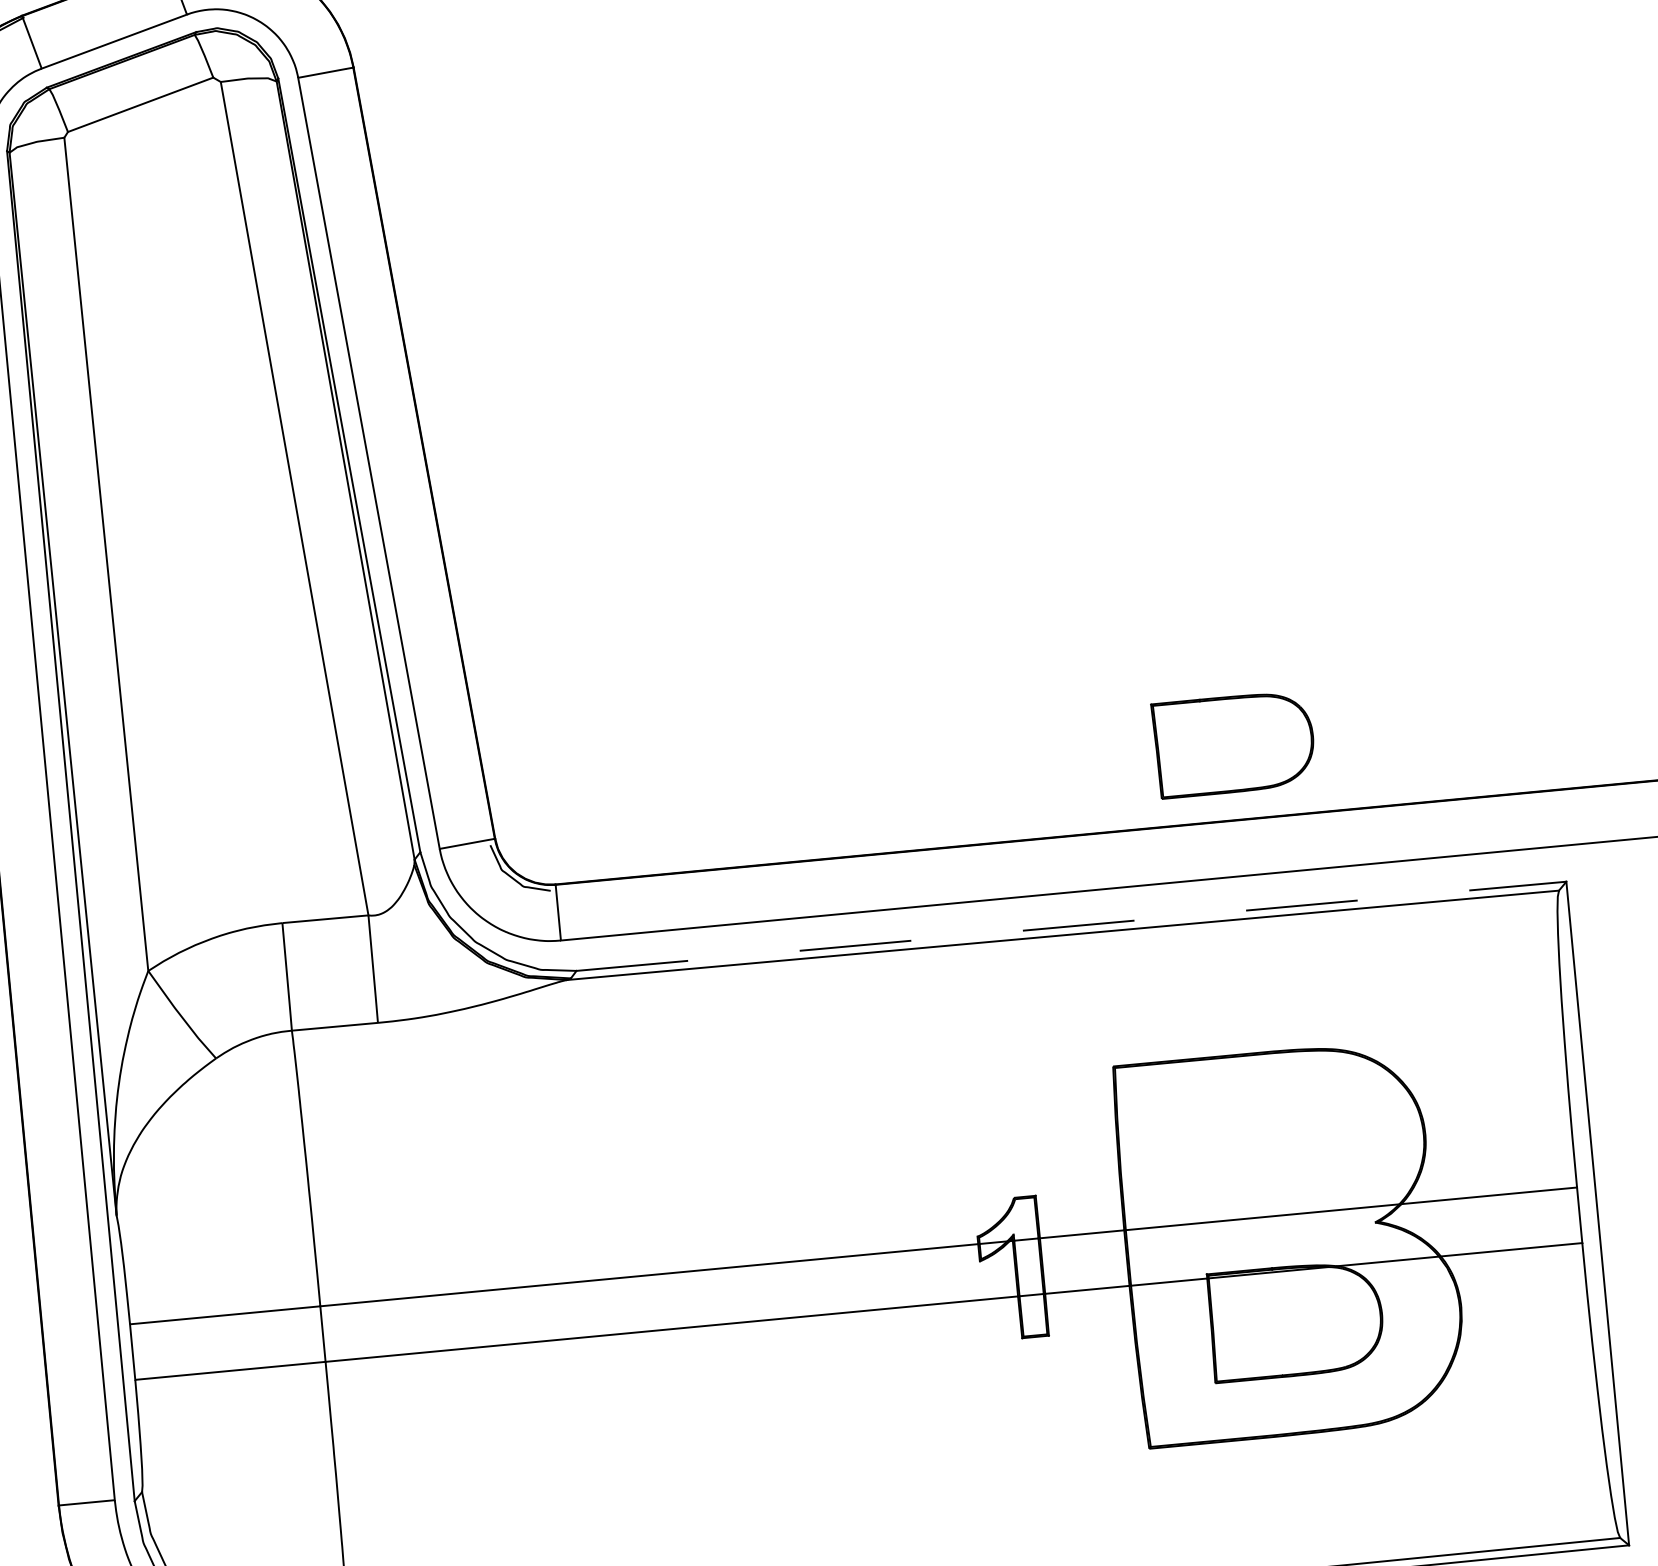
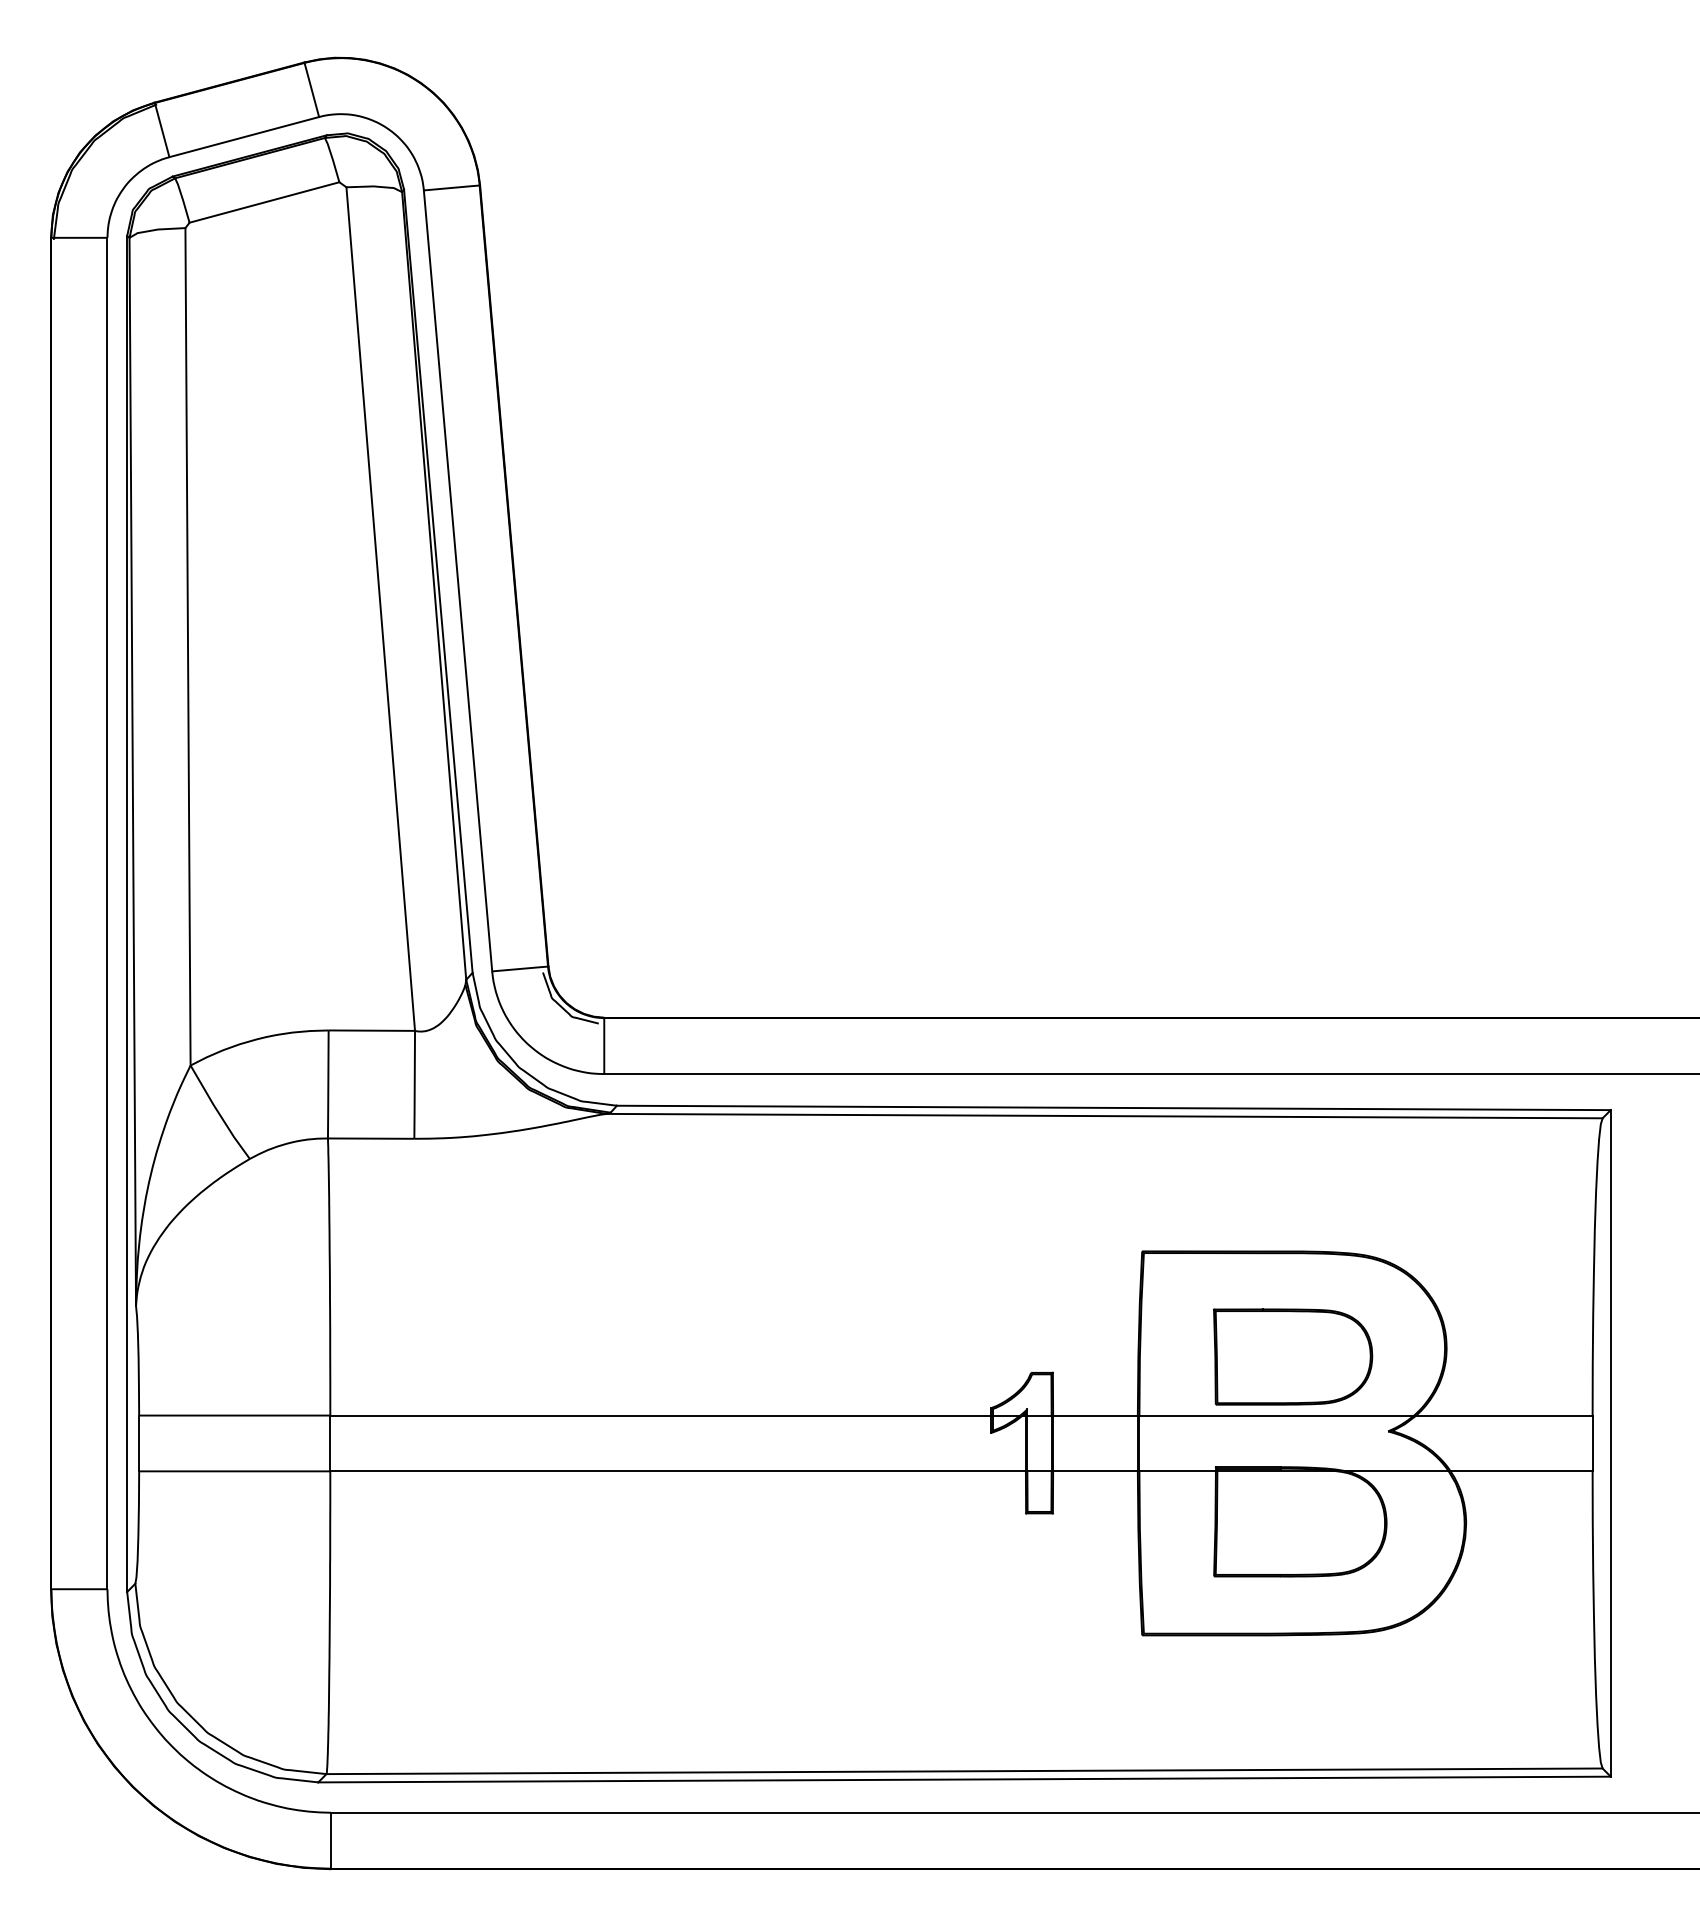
part: (1234, 743) -> (1293, 1356), moved
line: (1071, 925) -> (1113, 1107), dashed -> solid

